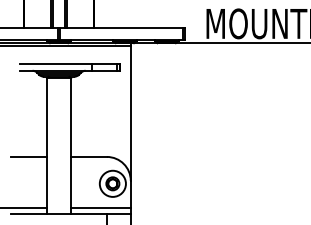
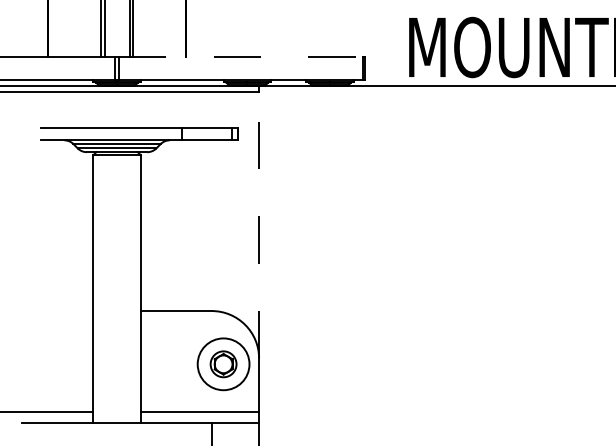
line: (122, 28) -> (242, 56), solid -> dashed
line: (130, 113) -> (258, 224), solid -> dashed
line: (29, 156) -> (58, 310), removed

